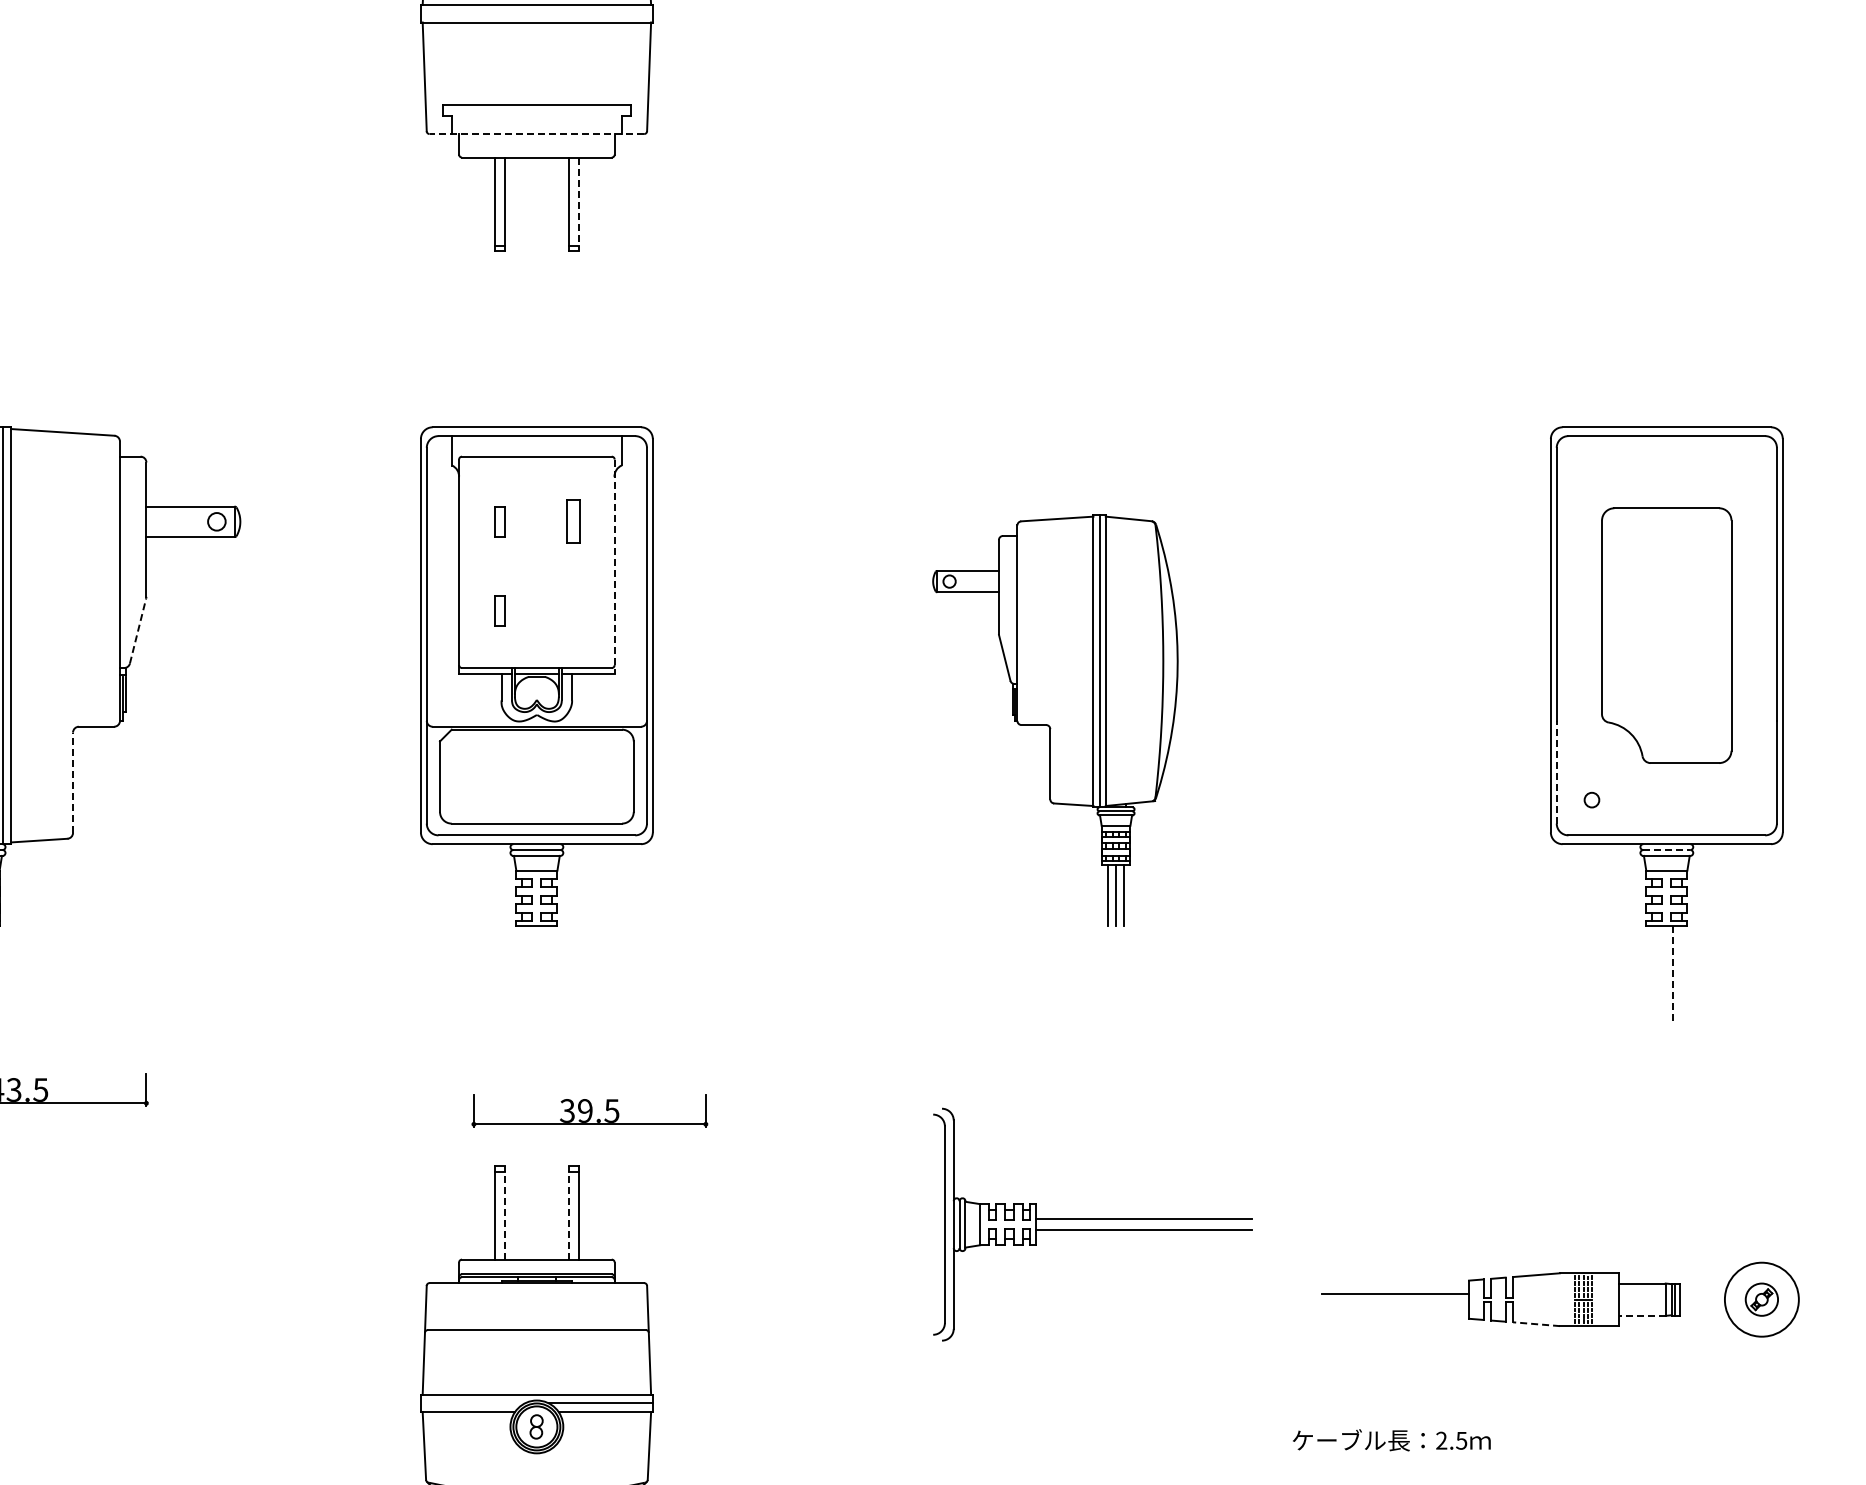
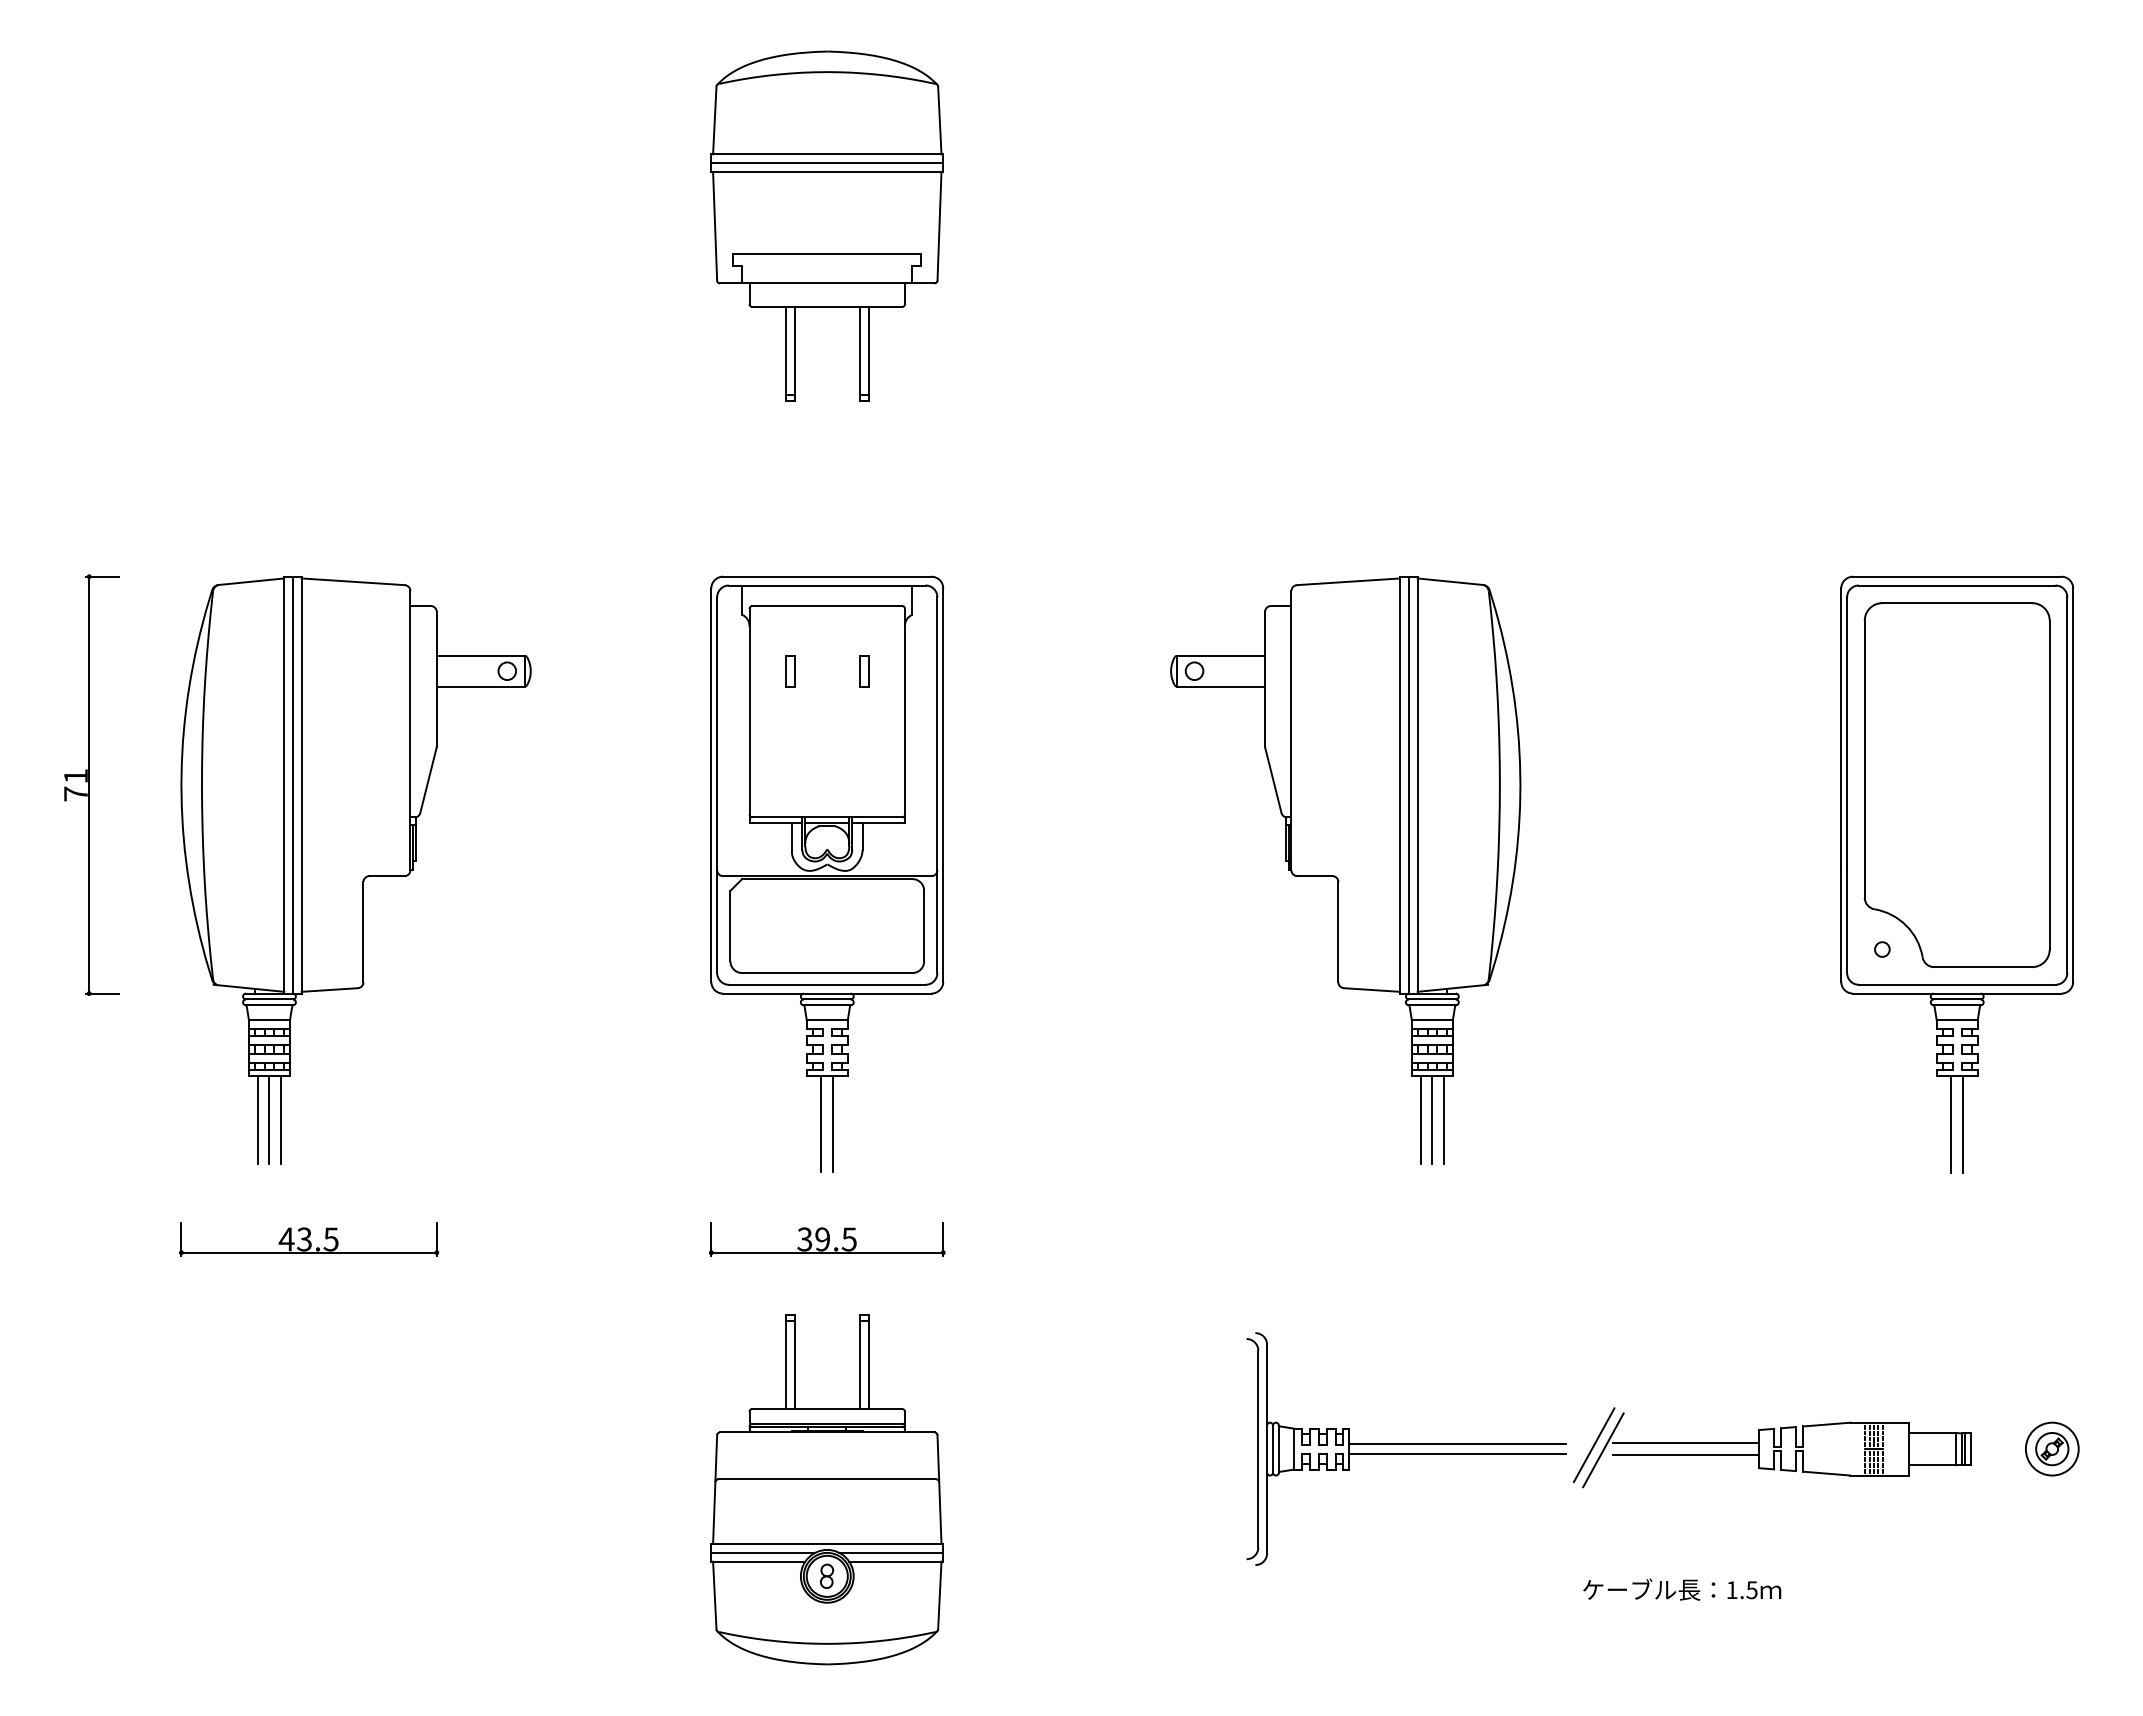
line: (537, 14) -> (827, 163), added
line: (536, 134) -> (826, 283), dashed -> solid
line: (578, 204) -> (868, 353), dashed -> solid
part: (574, 522) -> (864, 671), size x0.71
line: (615, 567) -> (905, 716), dashed -> solid
part: (500, 611) -> (790, 760), removed
line: (138, 631) -> (428, 780), dashed -> solid
part: (1666, 635) -> (1956, 784), size x1.43
part: (1055, 721) -> (1345, 870), size x1.43
line: (1557, 772) -> (1847, 921), dashed -> solid
line: (73, 782) -> (363, 931), dashed -> solid
line: (1667, 850) -> (1957, 999), dashed -> solid
line: (531, 974) -> (821, 1123), added
line: (543, 974) -> (833, 1123), added
line: (1661, 974) -> (1951, 1123), added
line: (1673, 975) -> (1963, 1124), dashed -> solid
part: (590, 1111) -> (827, 1239), moved
line: (505, 1213) -> (795, 1362), dashed -> solid
line: (569, 1213) -> (859, 1362), dashed -> solid
part: (1093, 1224) -> (1406, 1448), moved
line: (1303, 1296) -> (1593, 1445), added
circle: (1761, 1299) -> (2051, 1448), size x0.71
line: (1313, 1301) -> (1603, 1450), added
line: (1395, 1305) -> (1685, 1454), added
line: (1642, 1316) -> (1932, 1465), dashed -> solid
line: (1536, 1324) -> (1826, 1473), dashed -> solid
line: (473, 1403) -> (763, 1552), added
text: (1441, 1440) -> (1731, 1589), 2.5 -> 1.5

